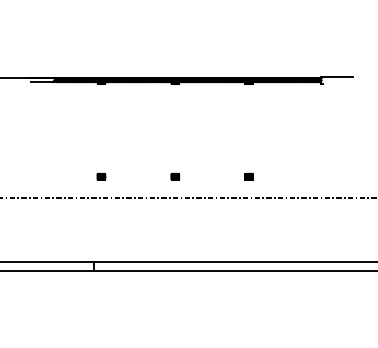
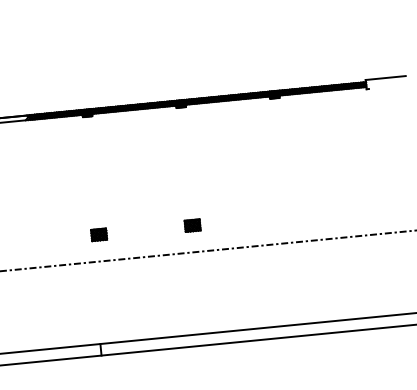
part: (101, 176) -> (99, 234), size x1.6
part: (175, 176) -> (193, 224), size x1.6
part: (248, 176) -> (285, 215), removed

